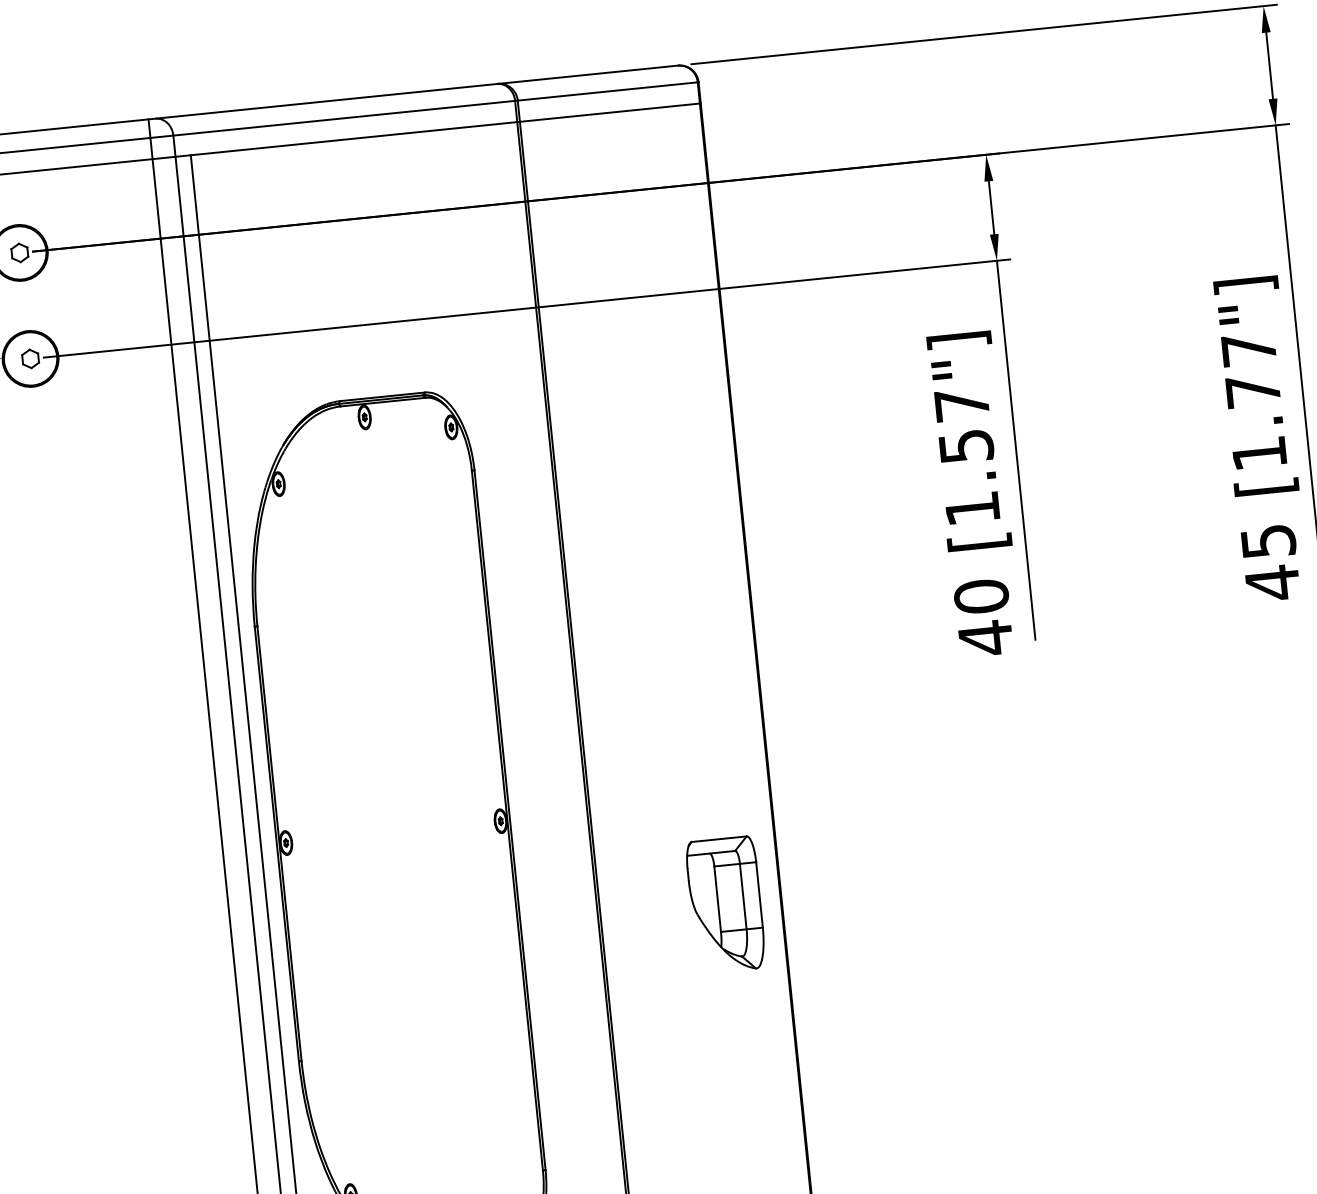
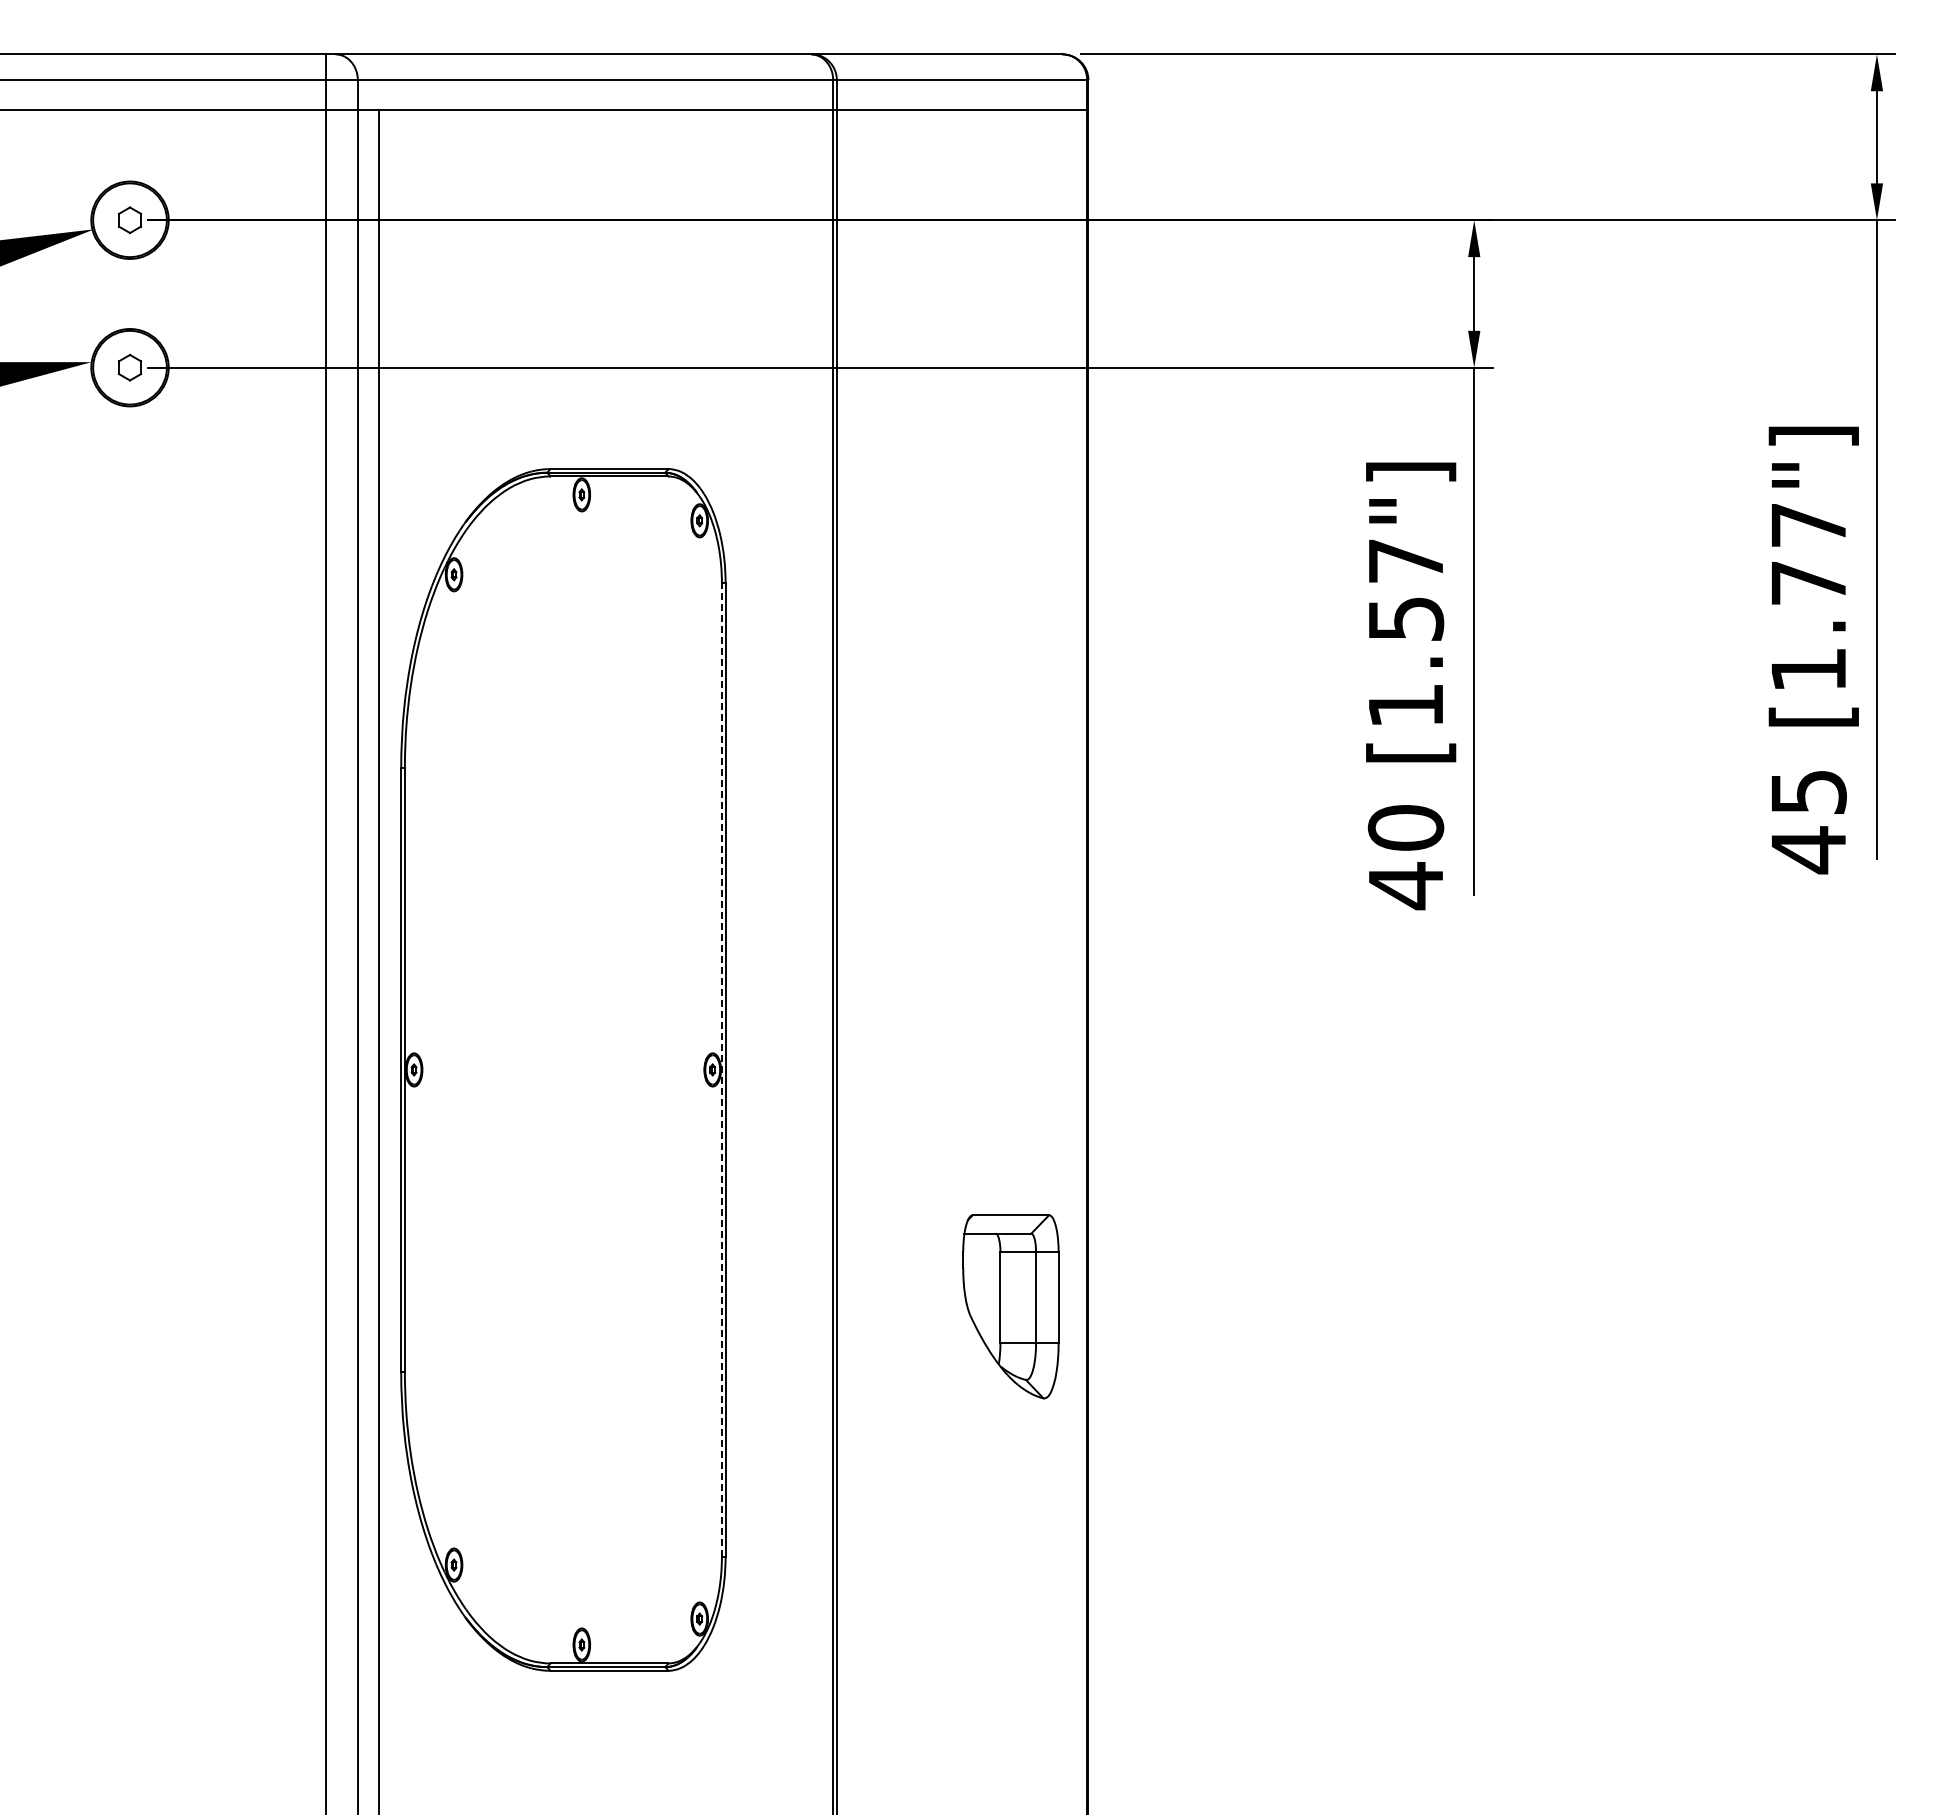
line: (507, 820) -> (721, 1069), solid -> dashed
part: (725, 904) -> (1010, 1306), moved

